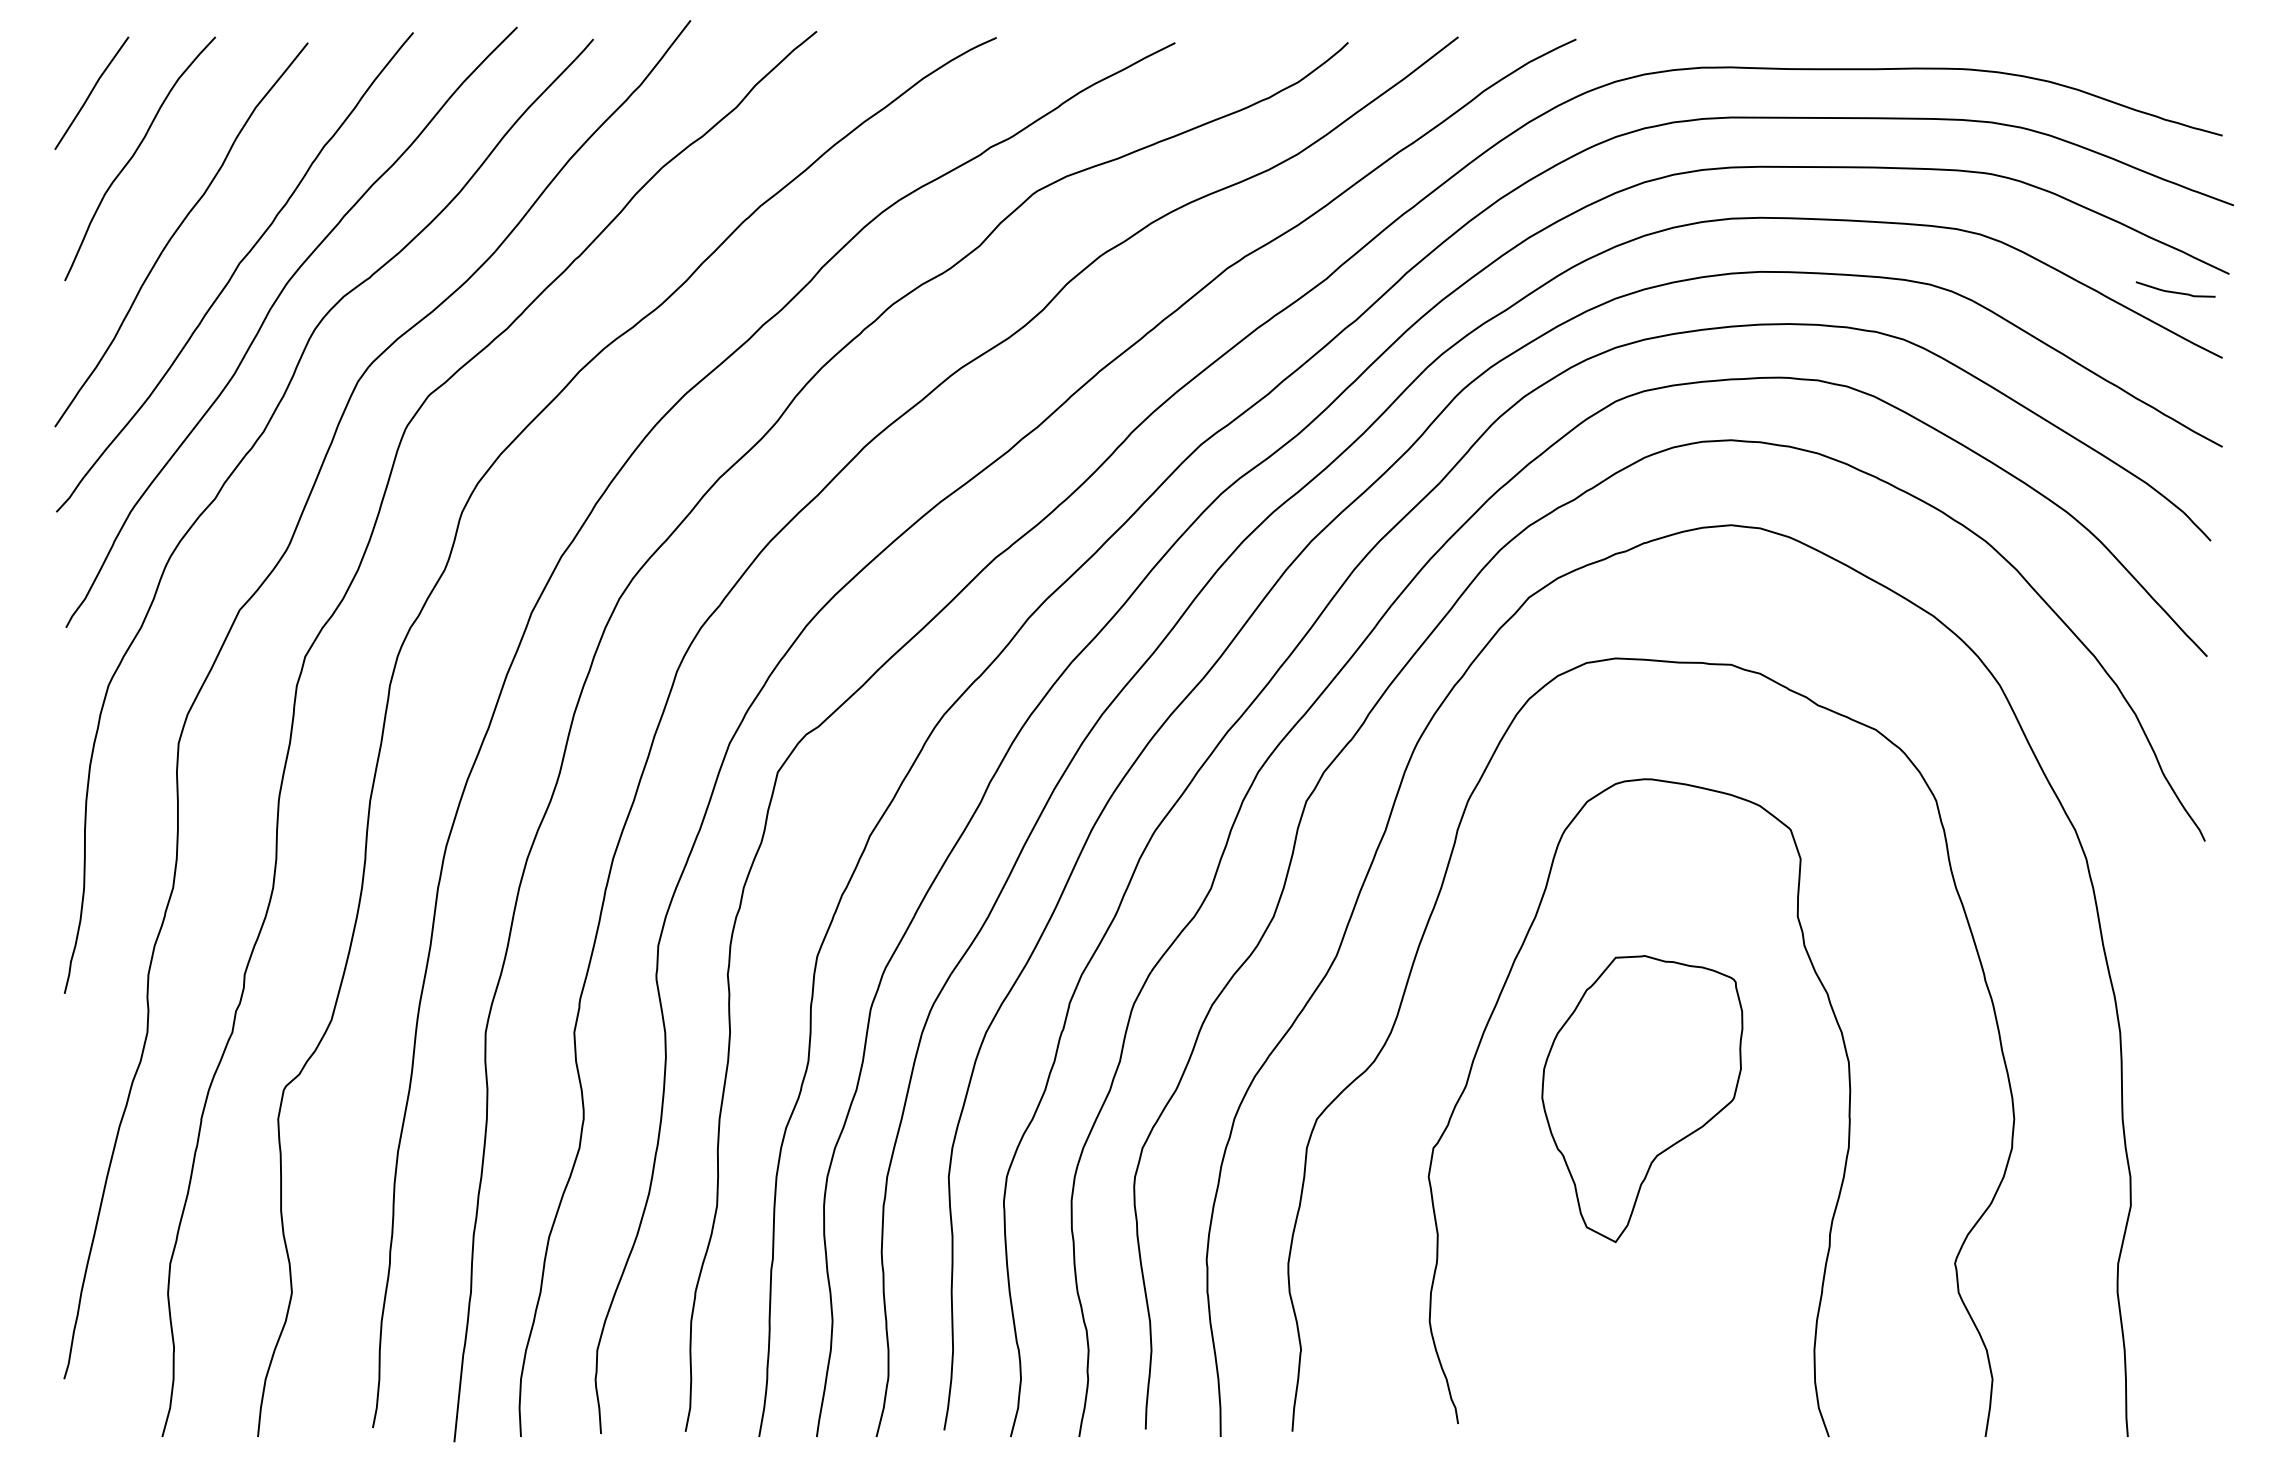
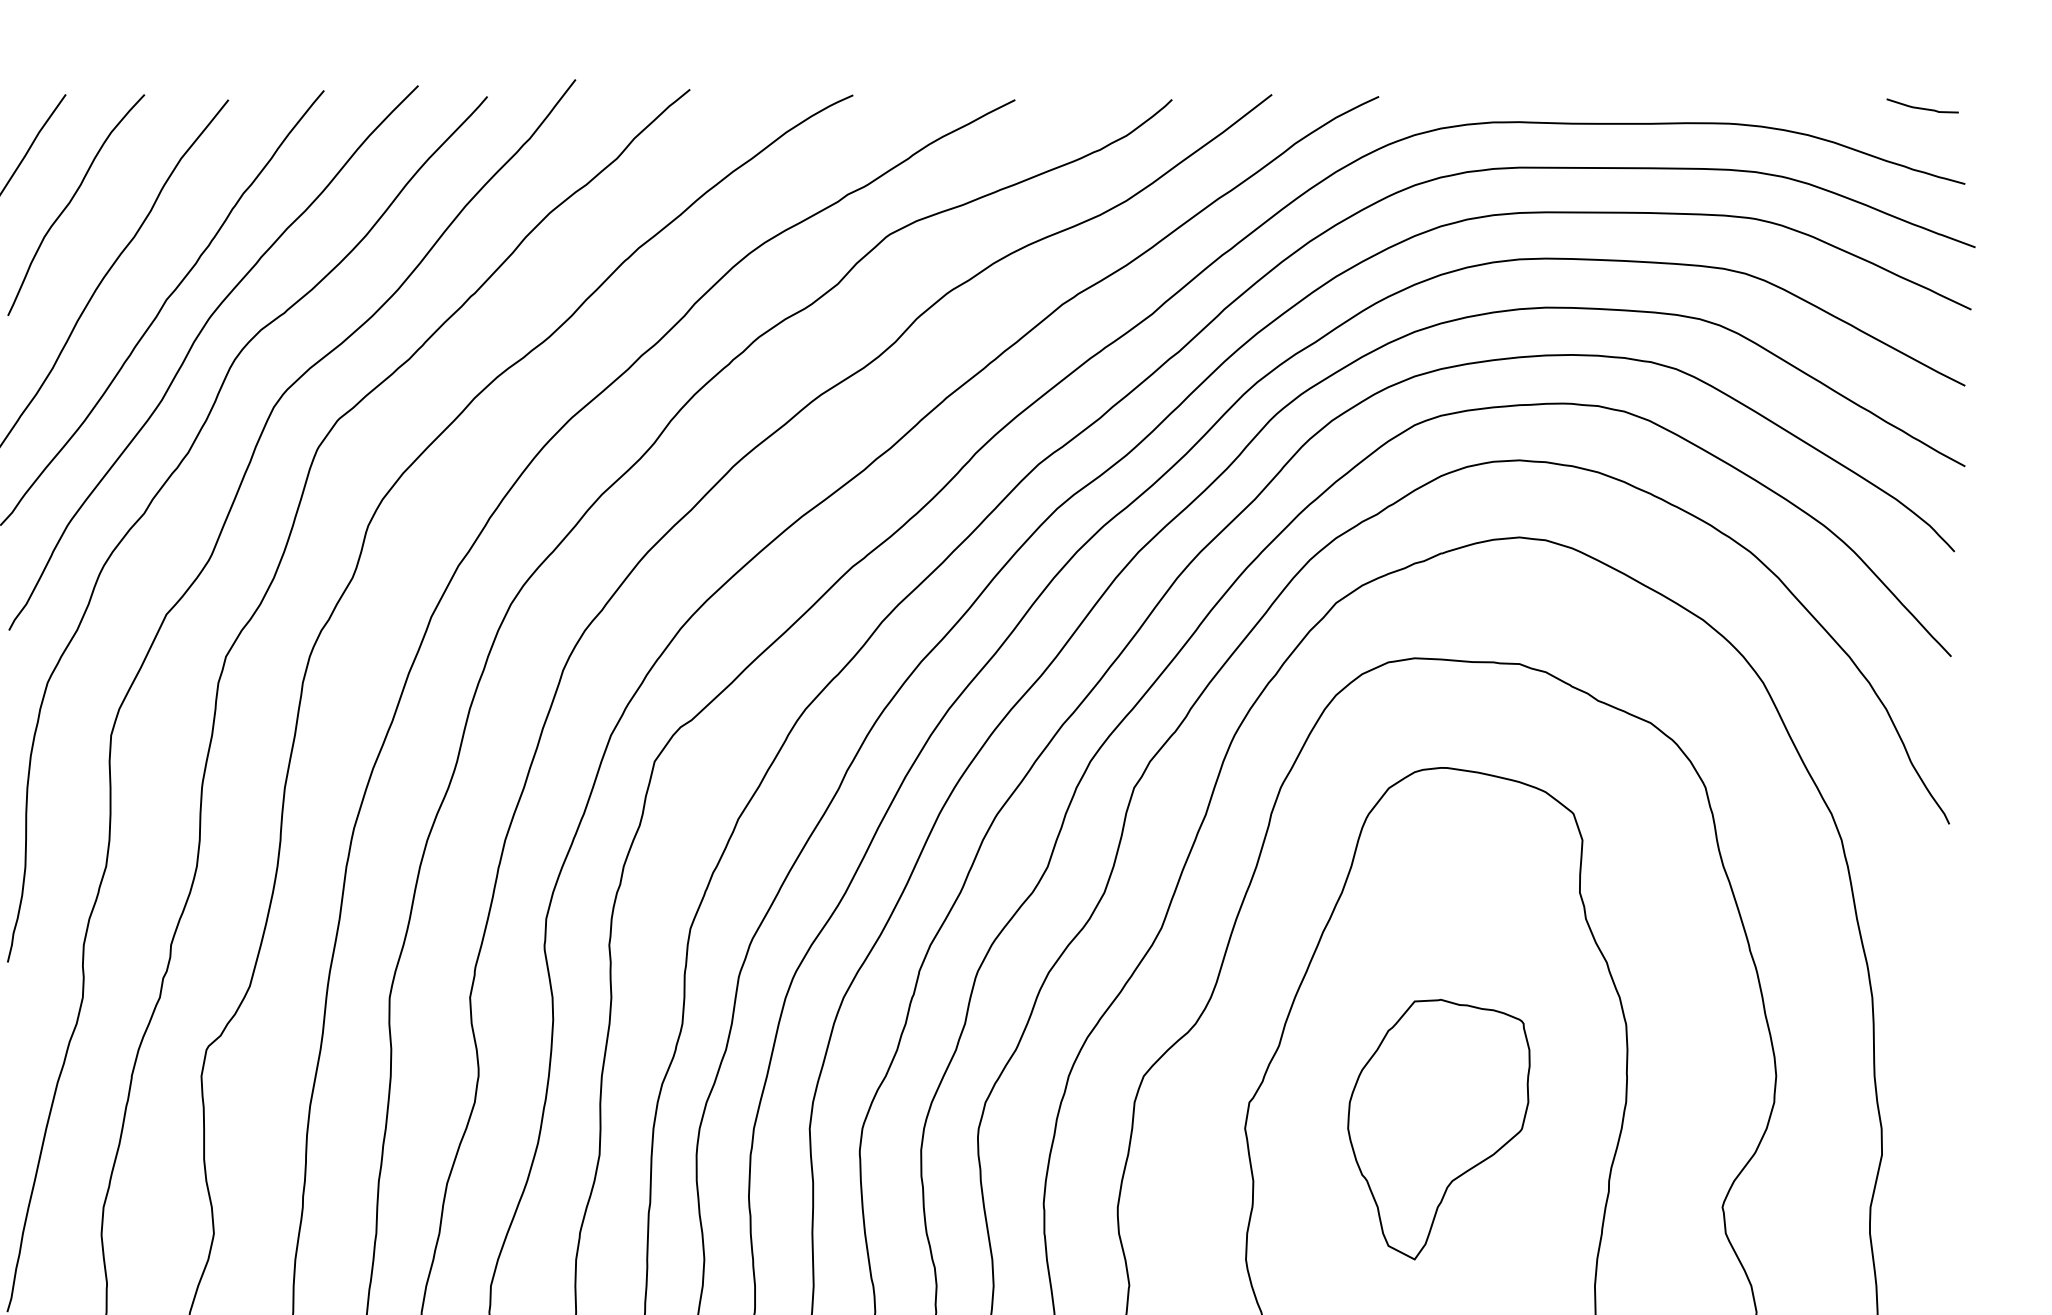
curve: (2175, 291) -> (1922, 107), moved
part: (1642, 1099) -> (1439, 1130), moved

